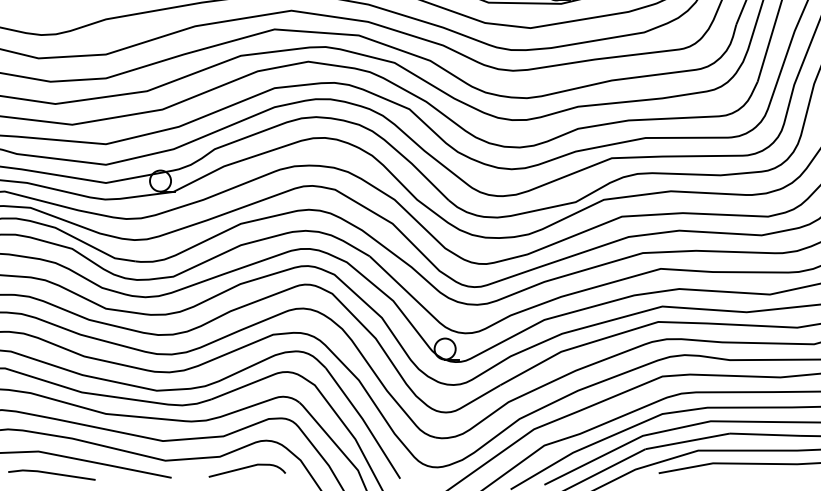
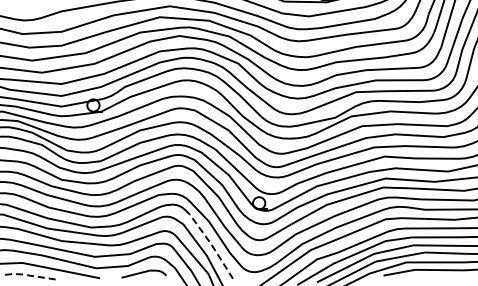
line: (364, 421) -> (212, 245), solid -> dashed
line: (48, 473) -> (28, 275), solid -> dashed

